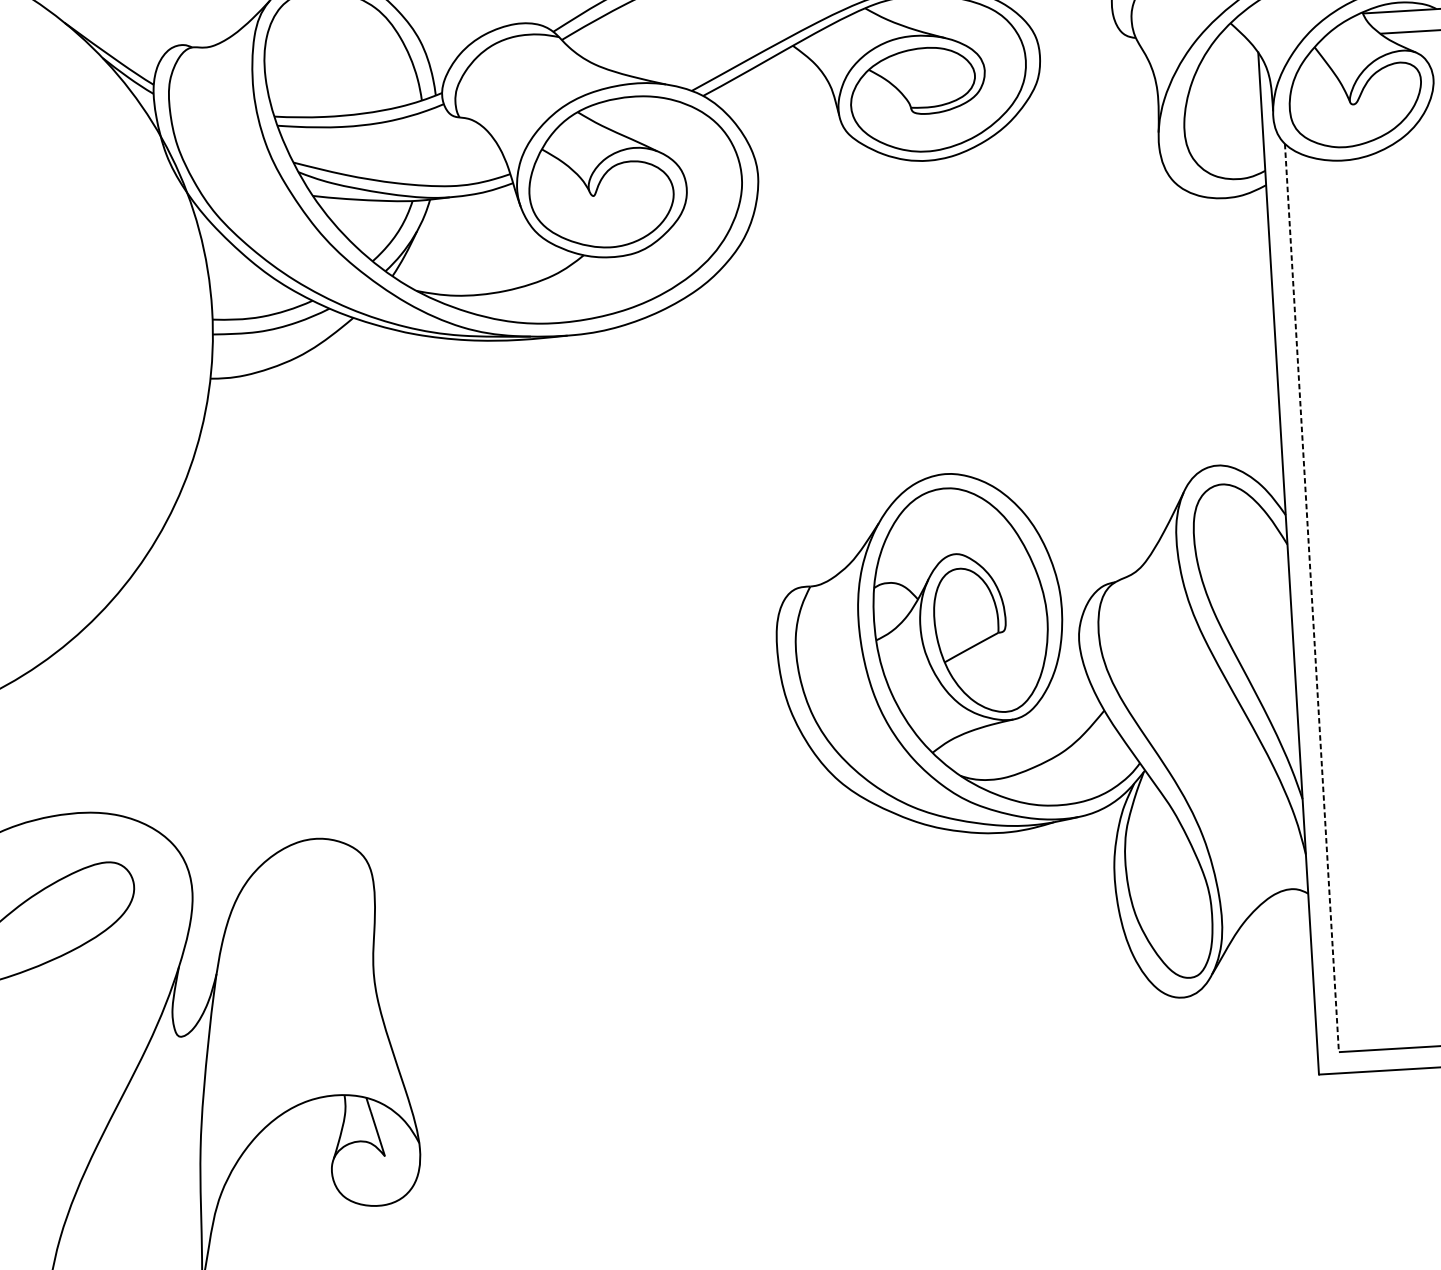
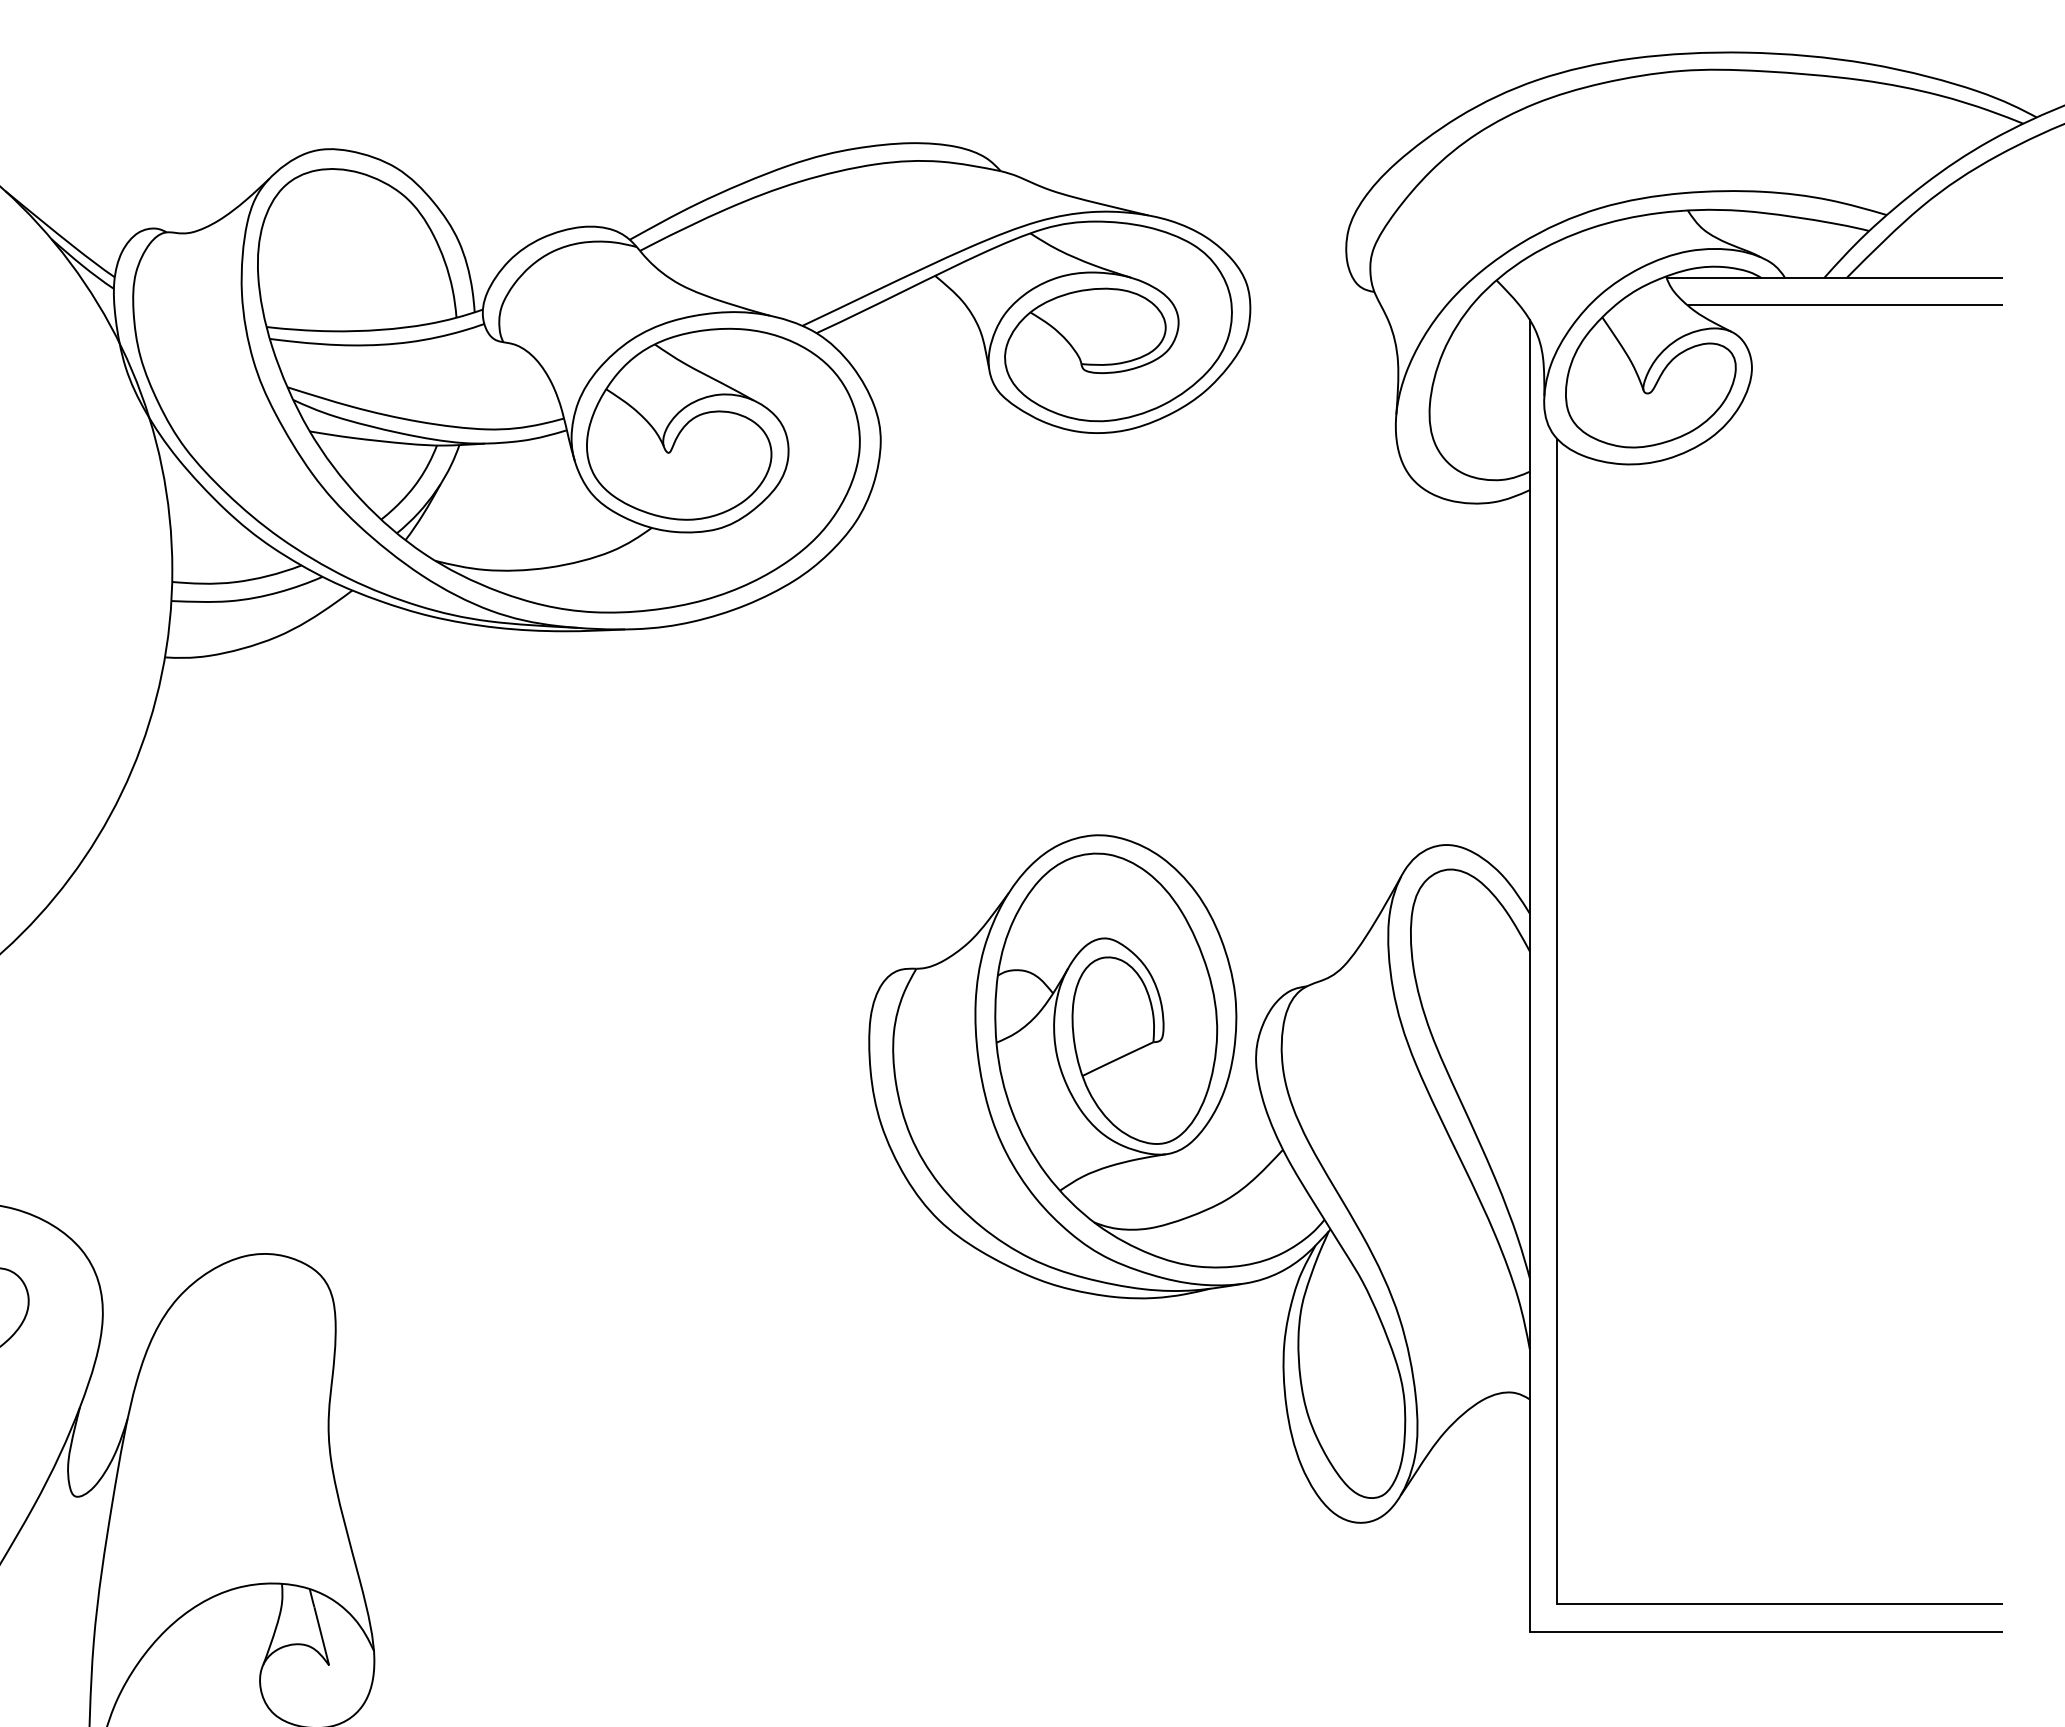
line: (1312, 597) -> (1557, 1021), dashed -> solid

